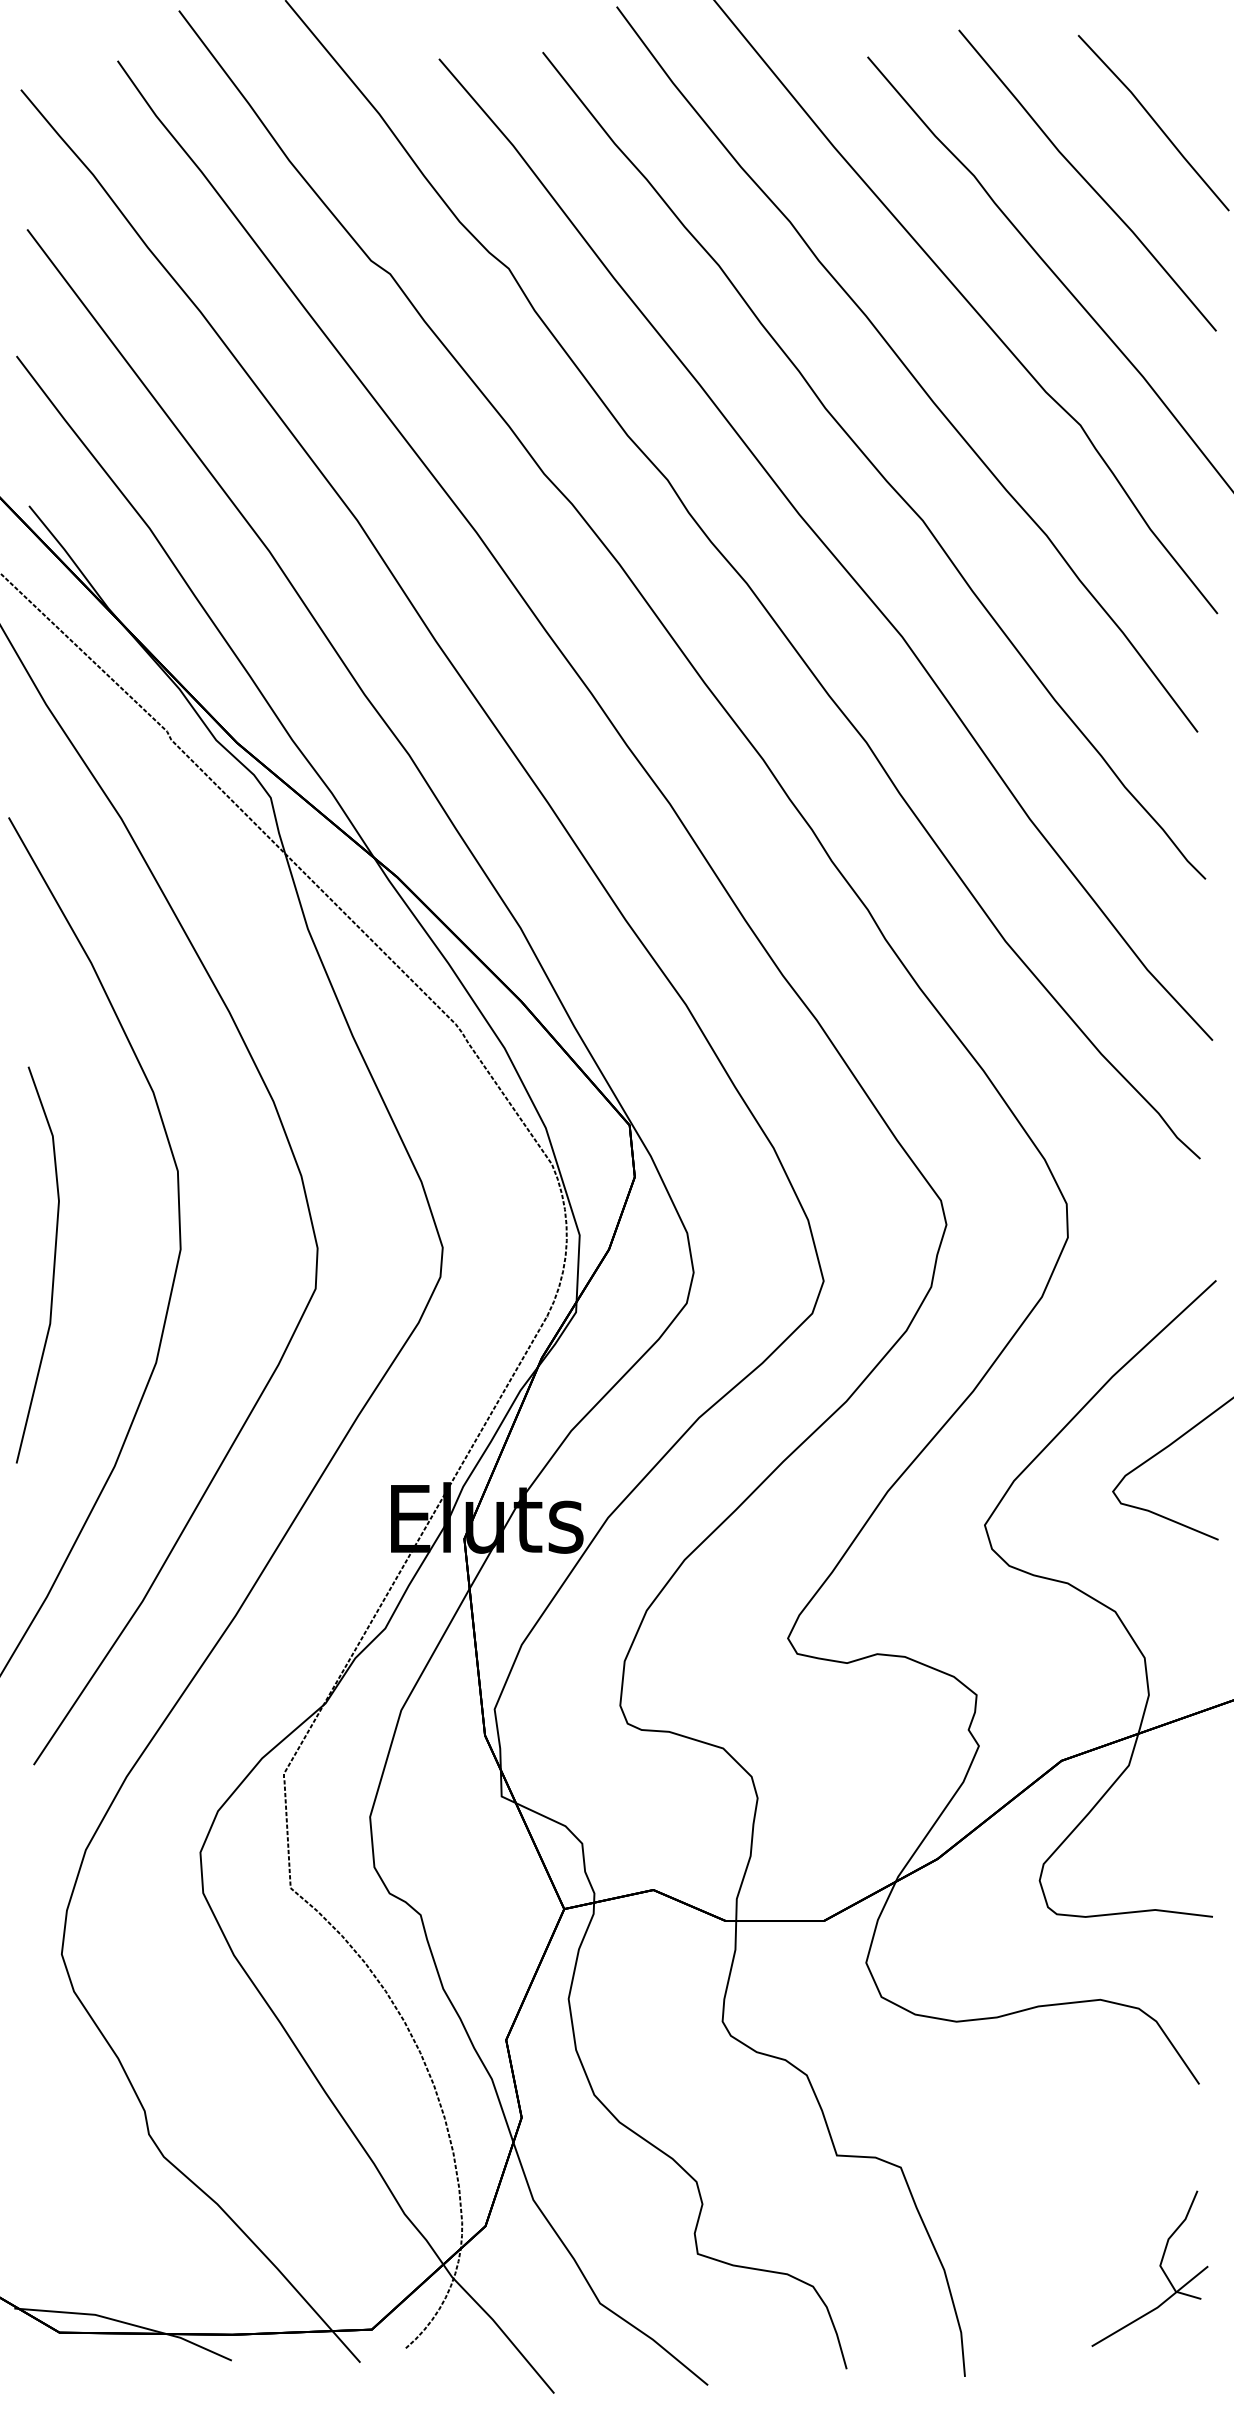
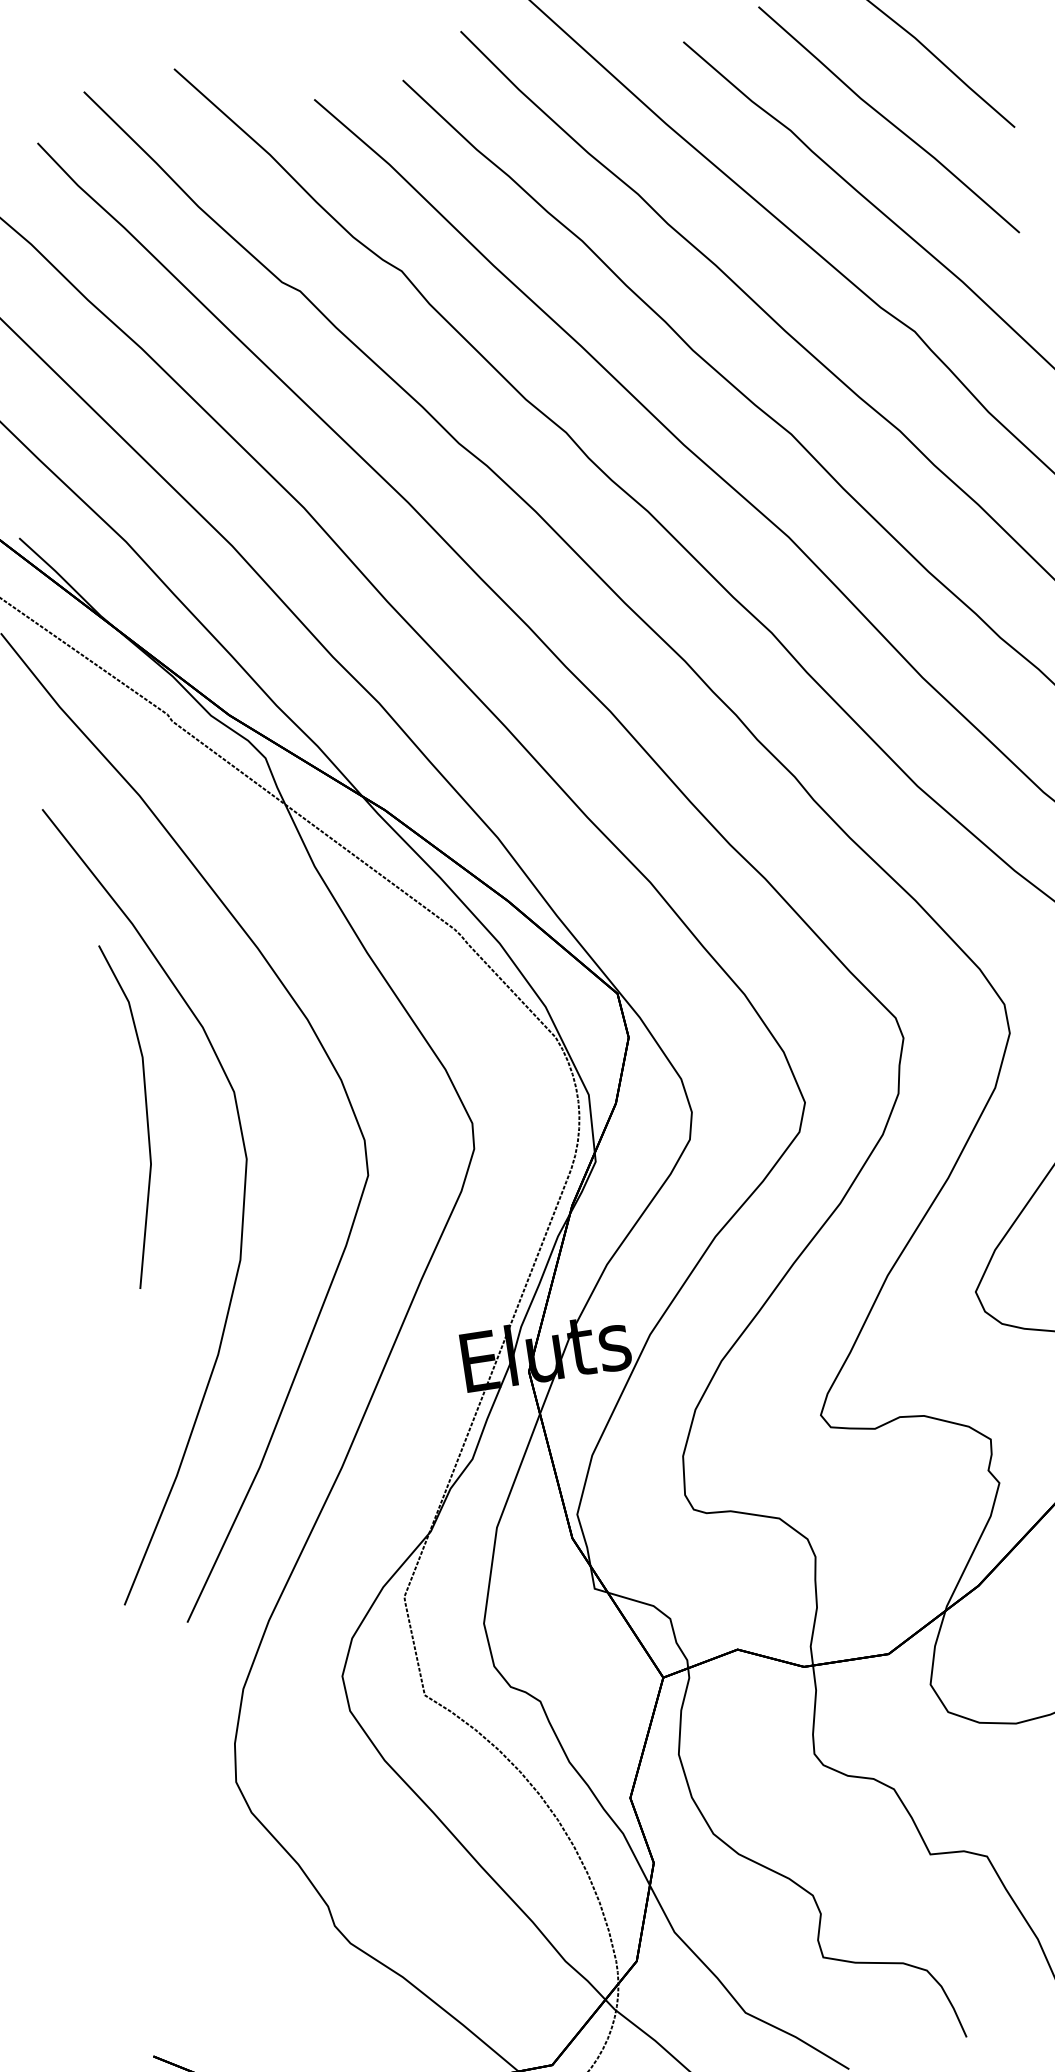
part: (53, 1264) -> (146, 1112), moved

